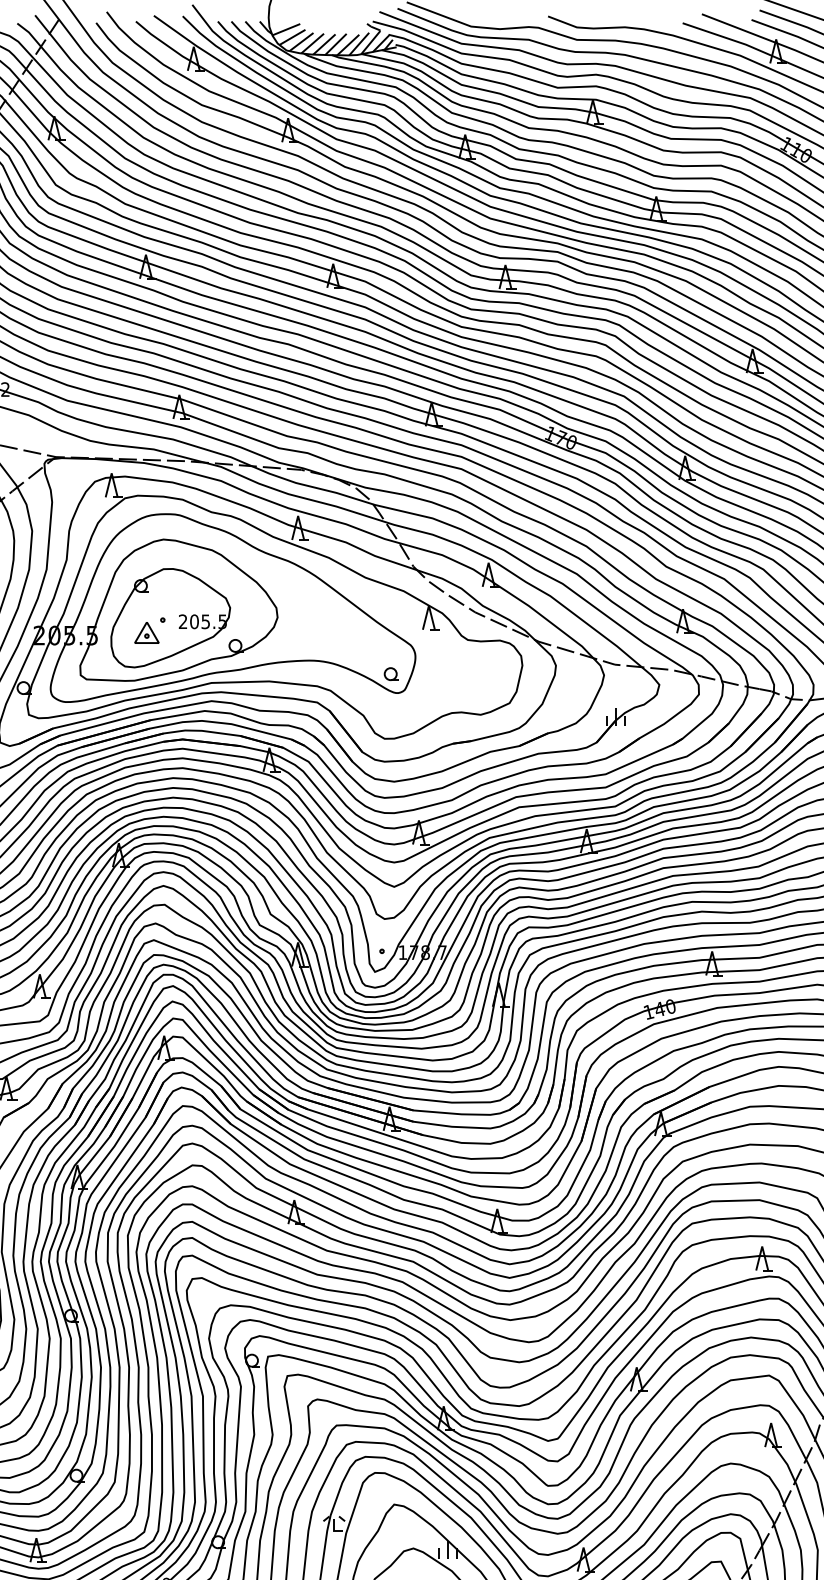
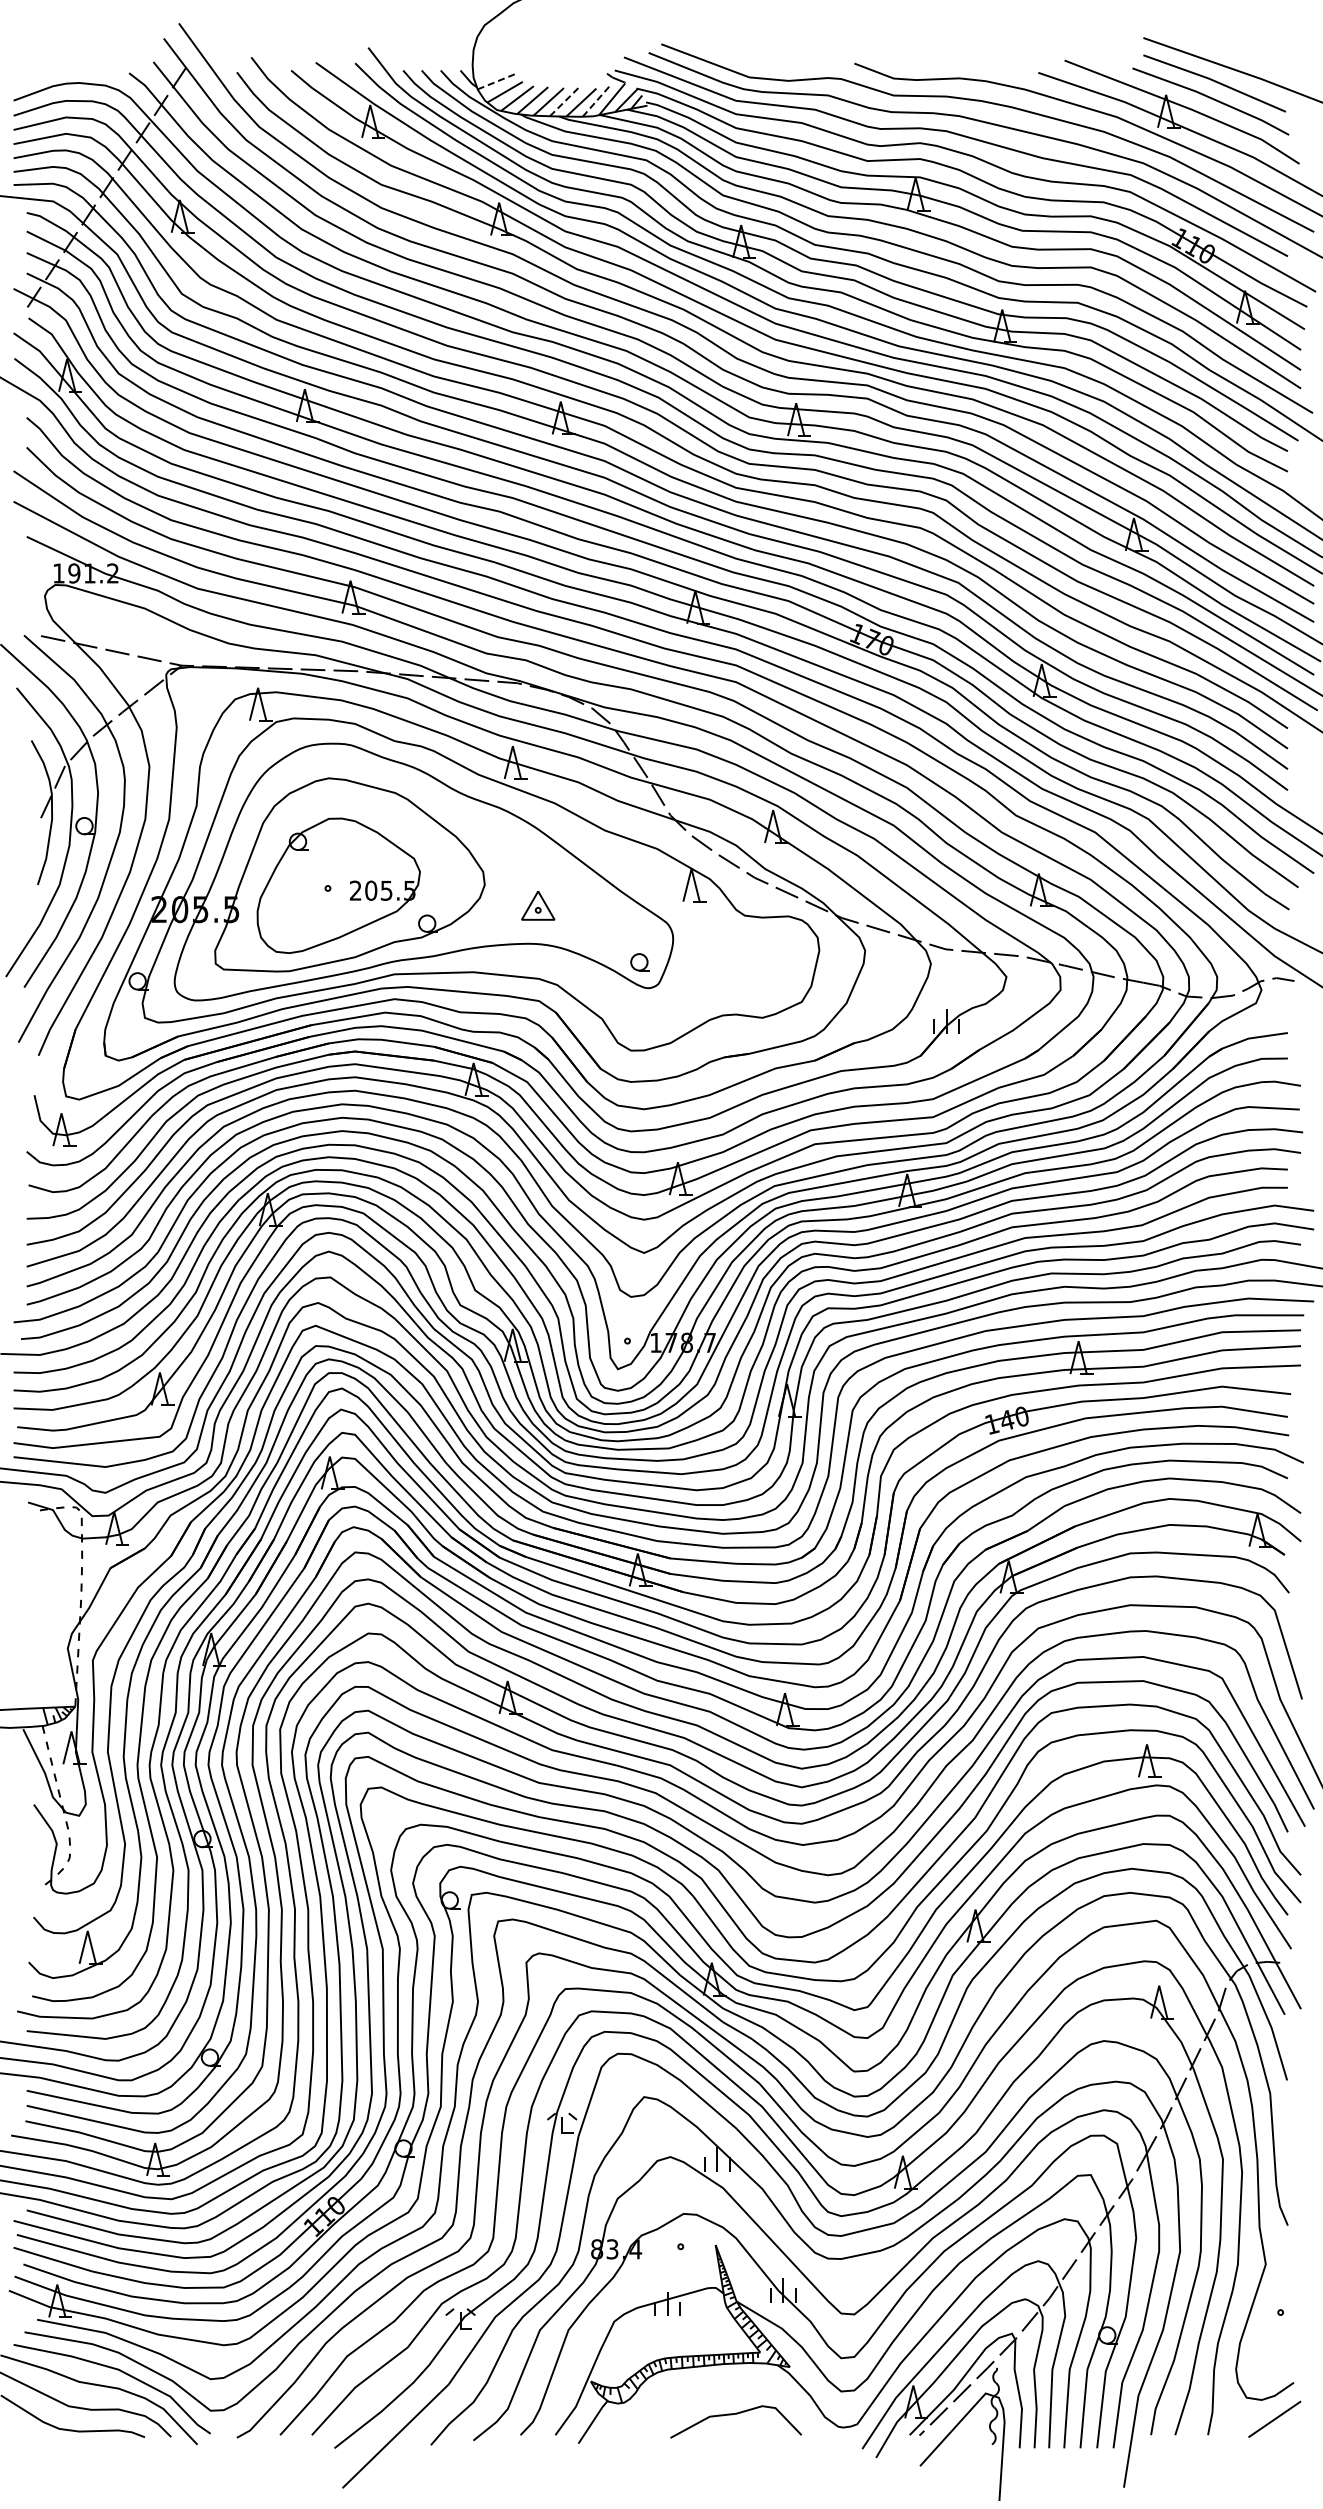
line: (286, 29) -> (496, 81), solid -> dashed
line: (335, 44) -> (564, 101), solid -> dashed
line: (359, 44) -> (596, 101), solid -> dashed
part: (147, 632) -> (538, 905), moved

